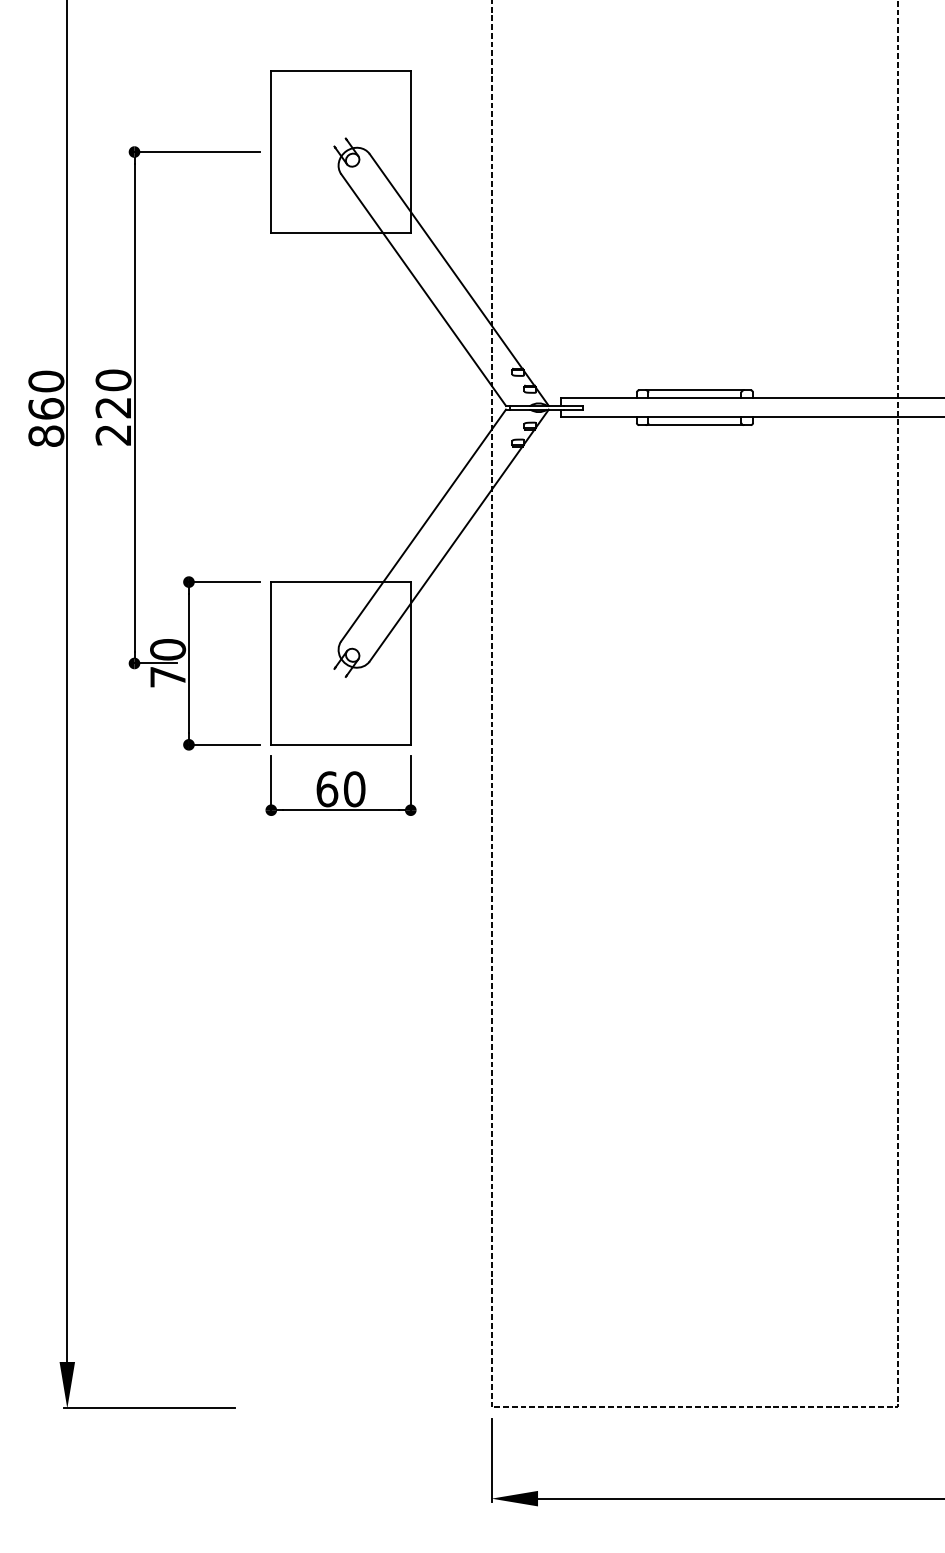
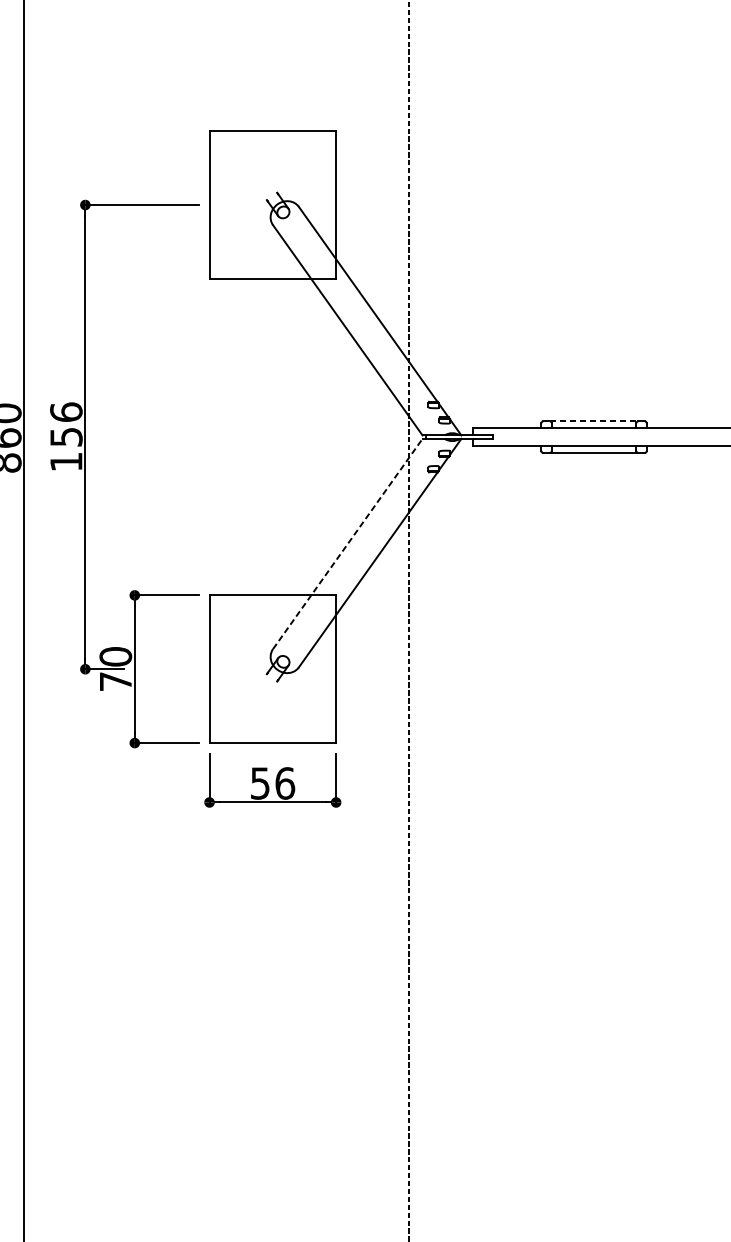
line: (694, 390) -> (593, 421), solid -> dashed
text: (113, 407) -> (66, 436), 220 -> 156
line: (423, 525) -> (347, 544), solid -> dashed
text: (340, 789) -> (272, 783), 60 -> 56

